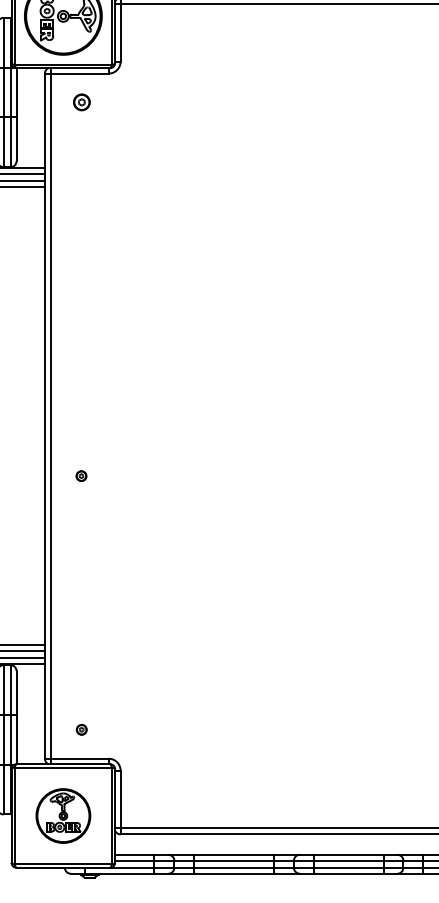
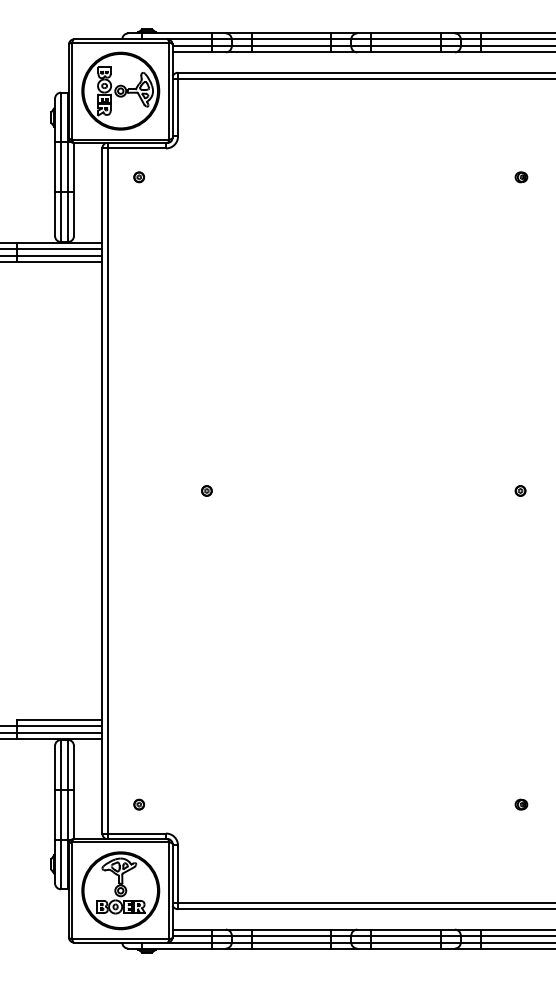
part: (81, 102) -> (138, 177), size x0.62
part: (81, 475) -> (206, 490), moved
part: (63, 815) -> (120, 890), size x1.43

